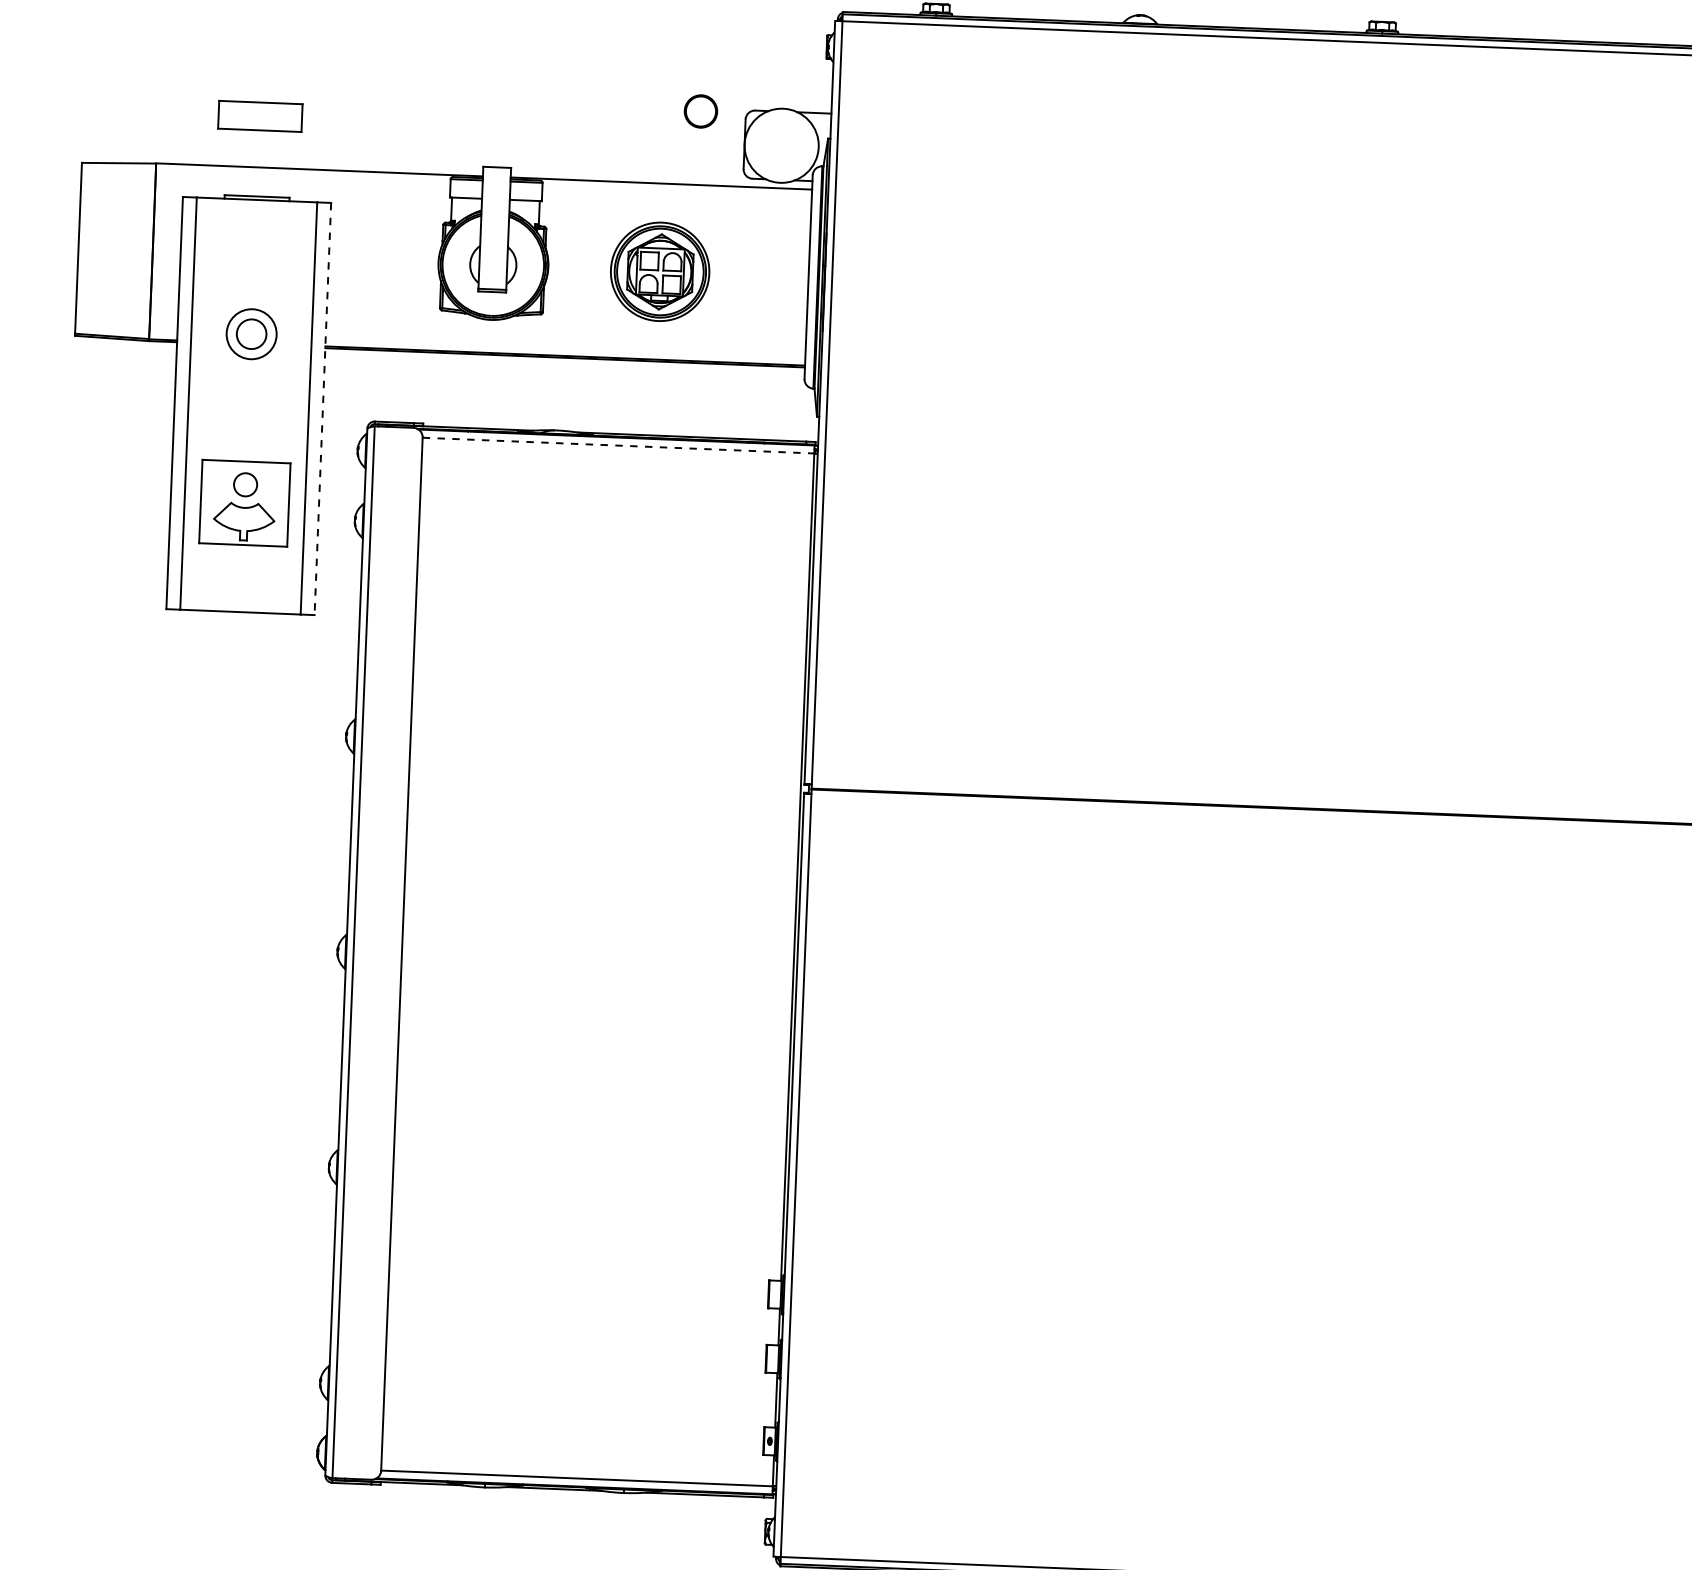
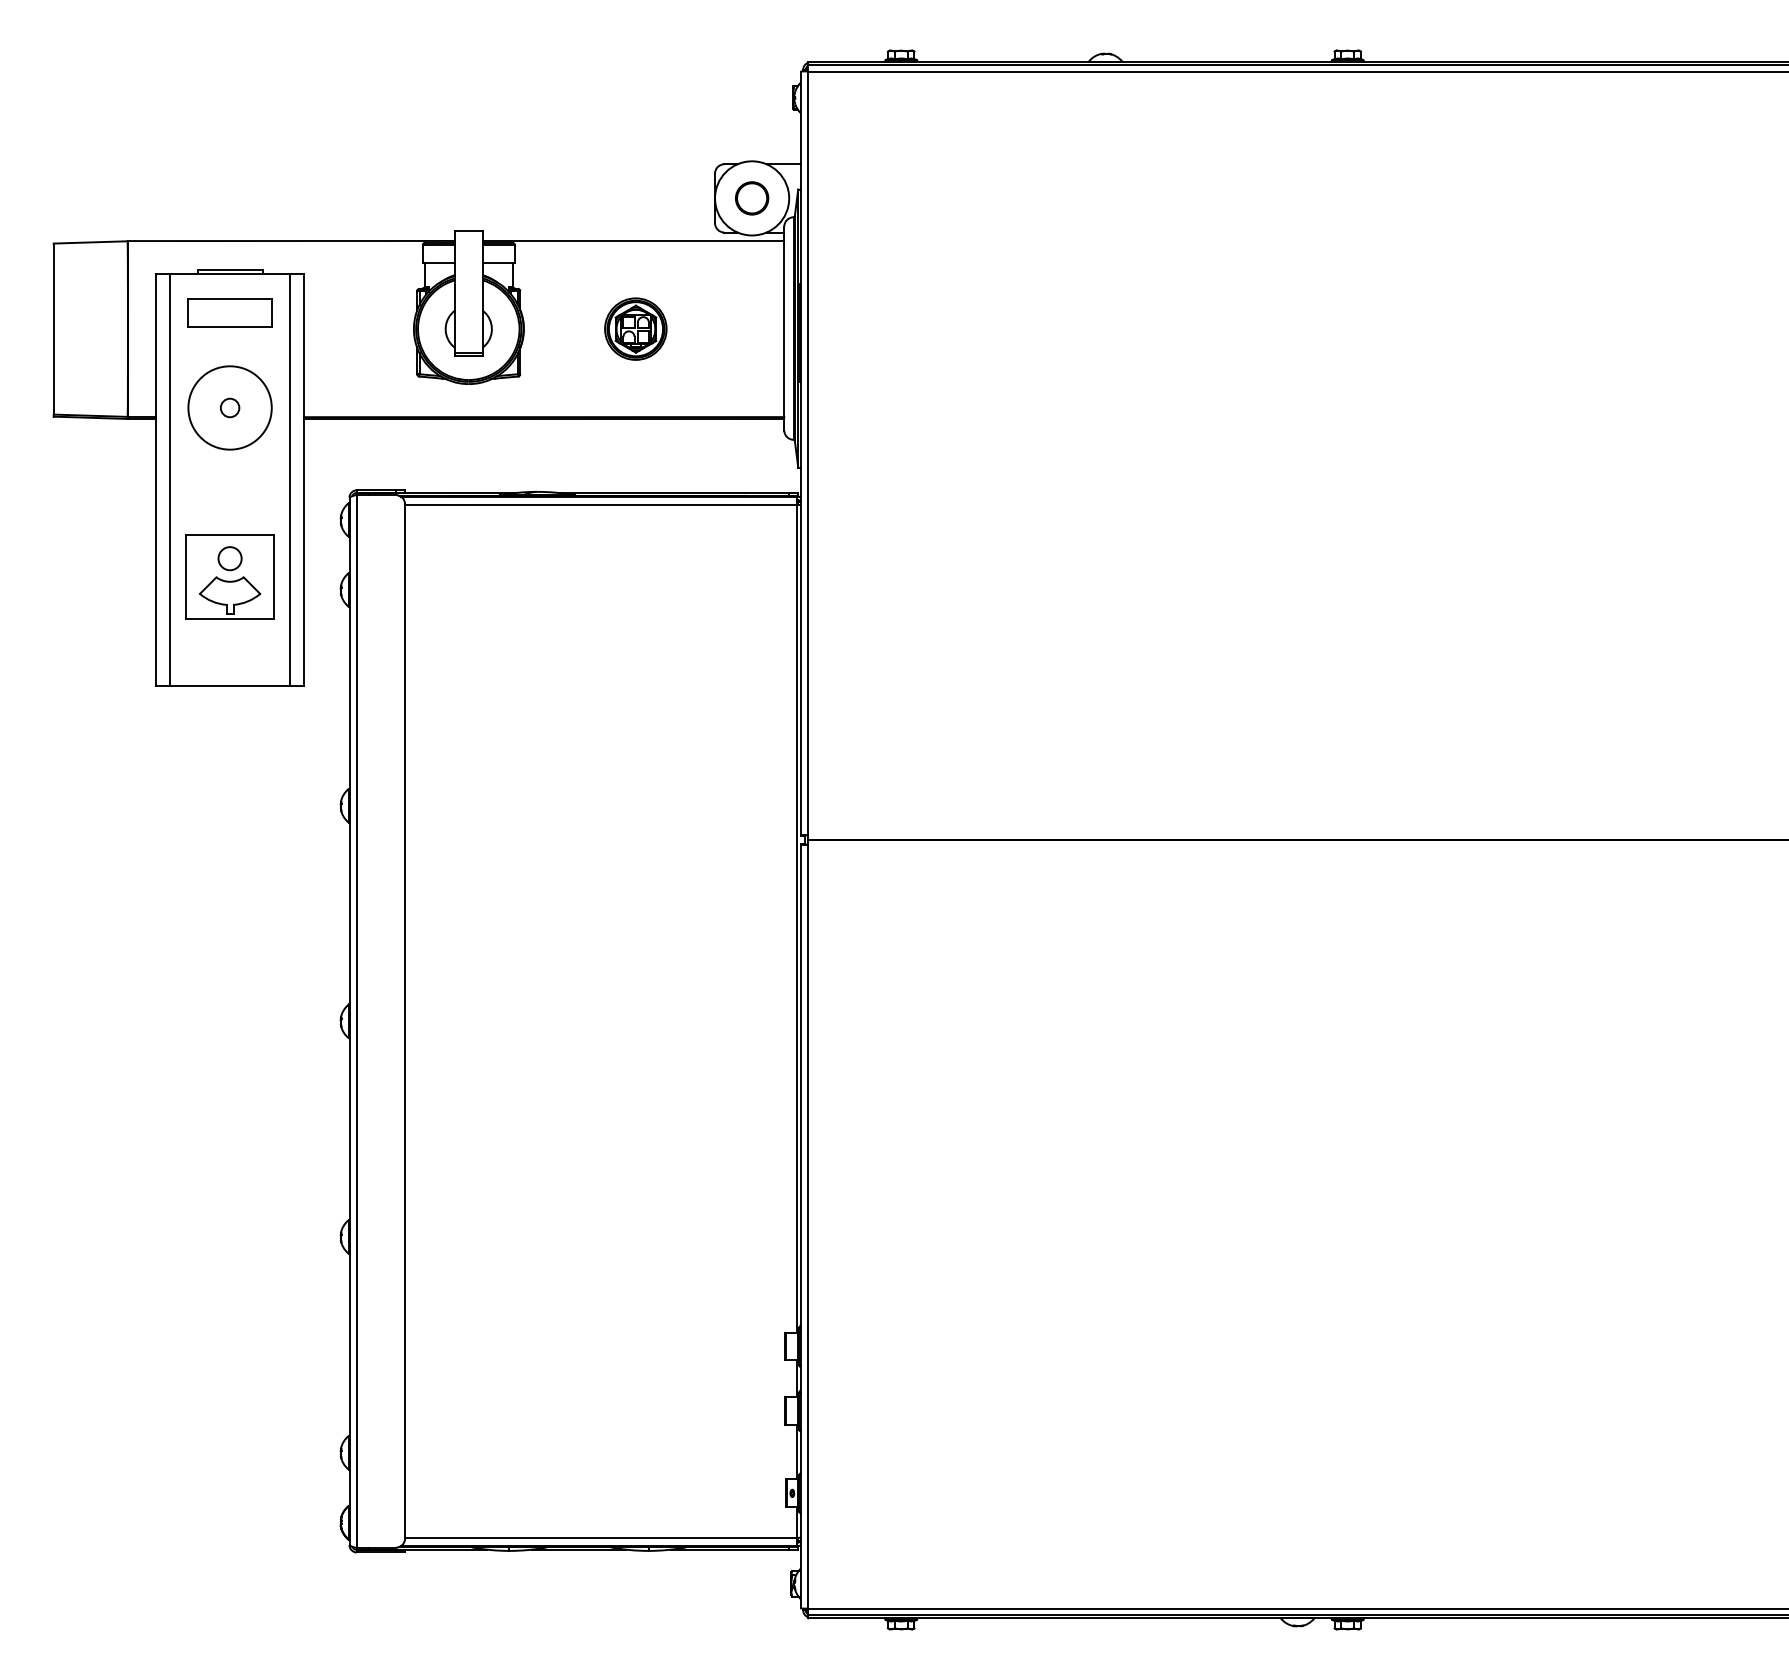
part: (701, 111) -> (752, 198), moved
part: (259, 115) -> (229, 312), moved
part: (659, 271) -> (635, 328), size x0.62
circle: (251, 333) -> (229, 407), size x0.62
circle: (251, 333) -> (229, 407), size x1.67
line: (323, 409) -> (304, 480), dashed -> solid
line: (618, 445) -> (601, 504), dashed -> solid

